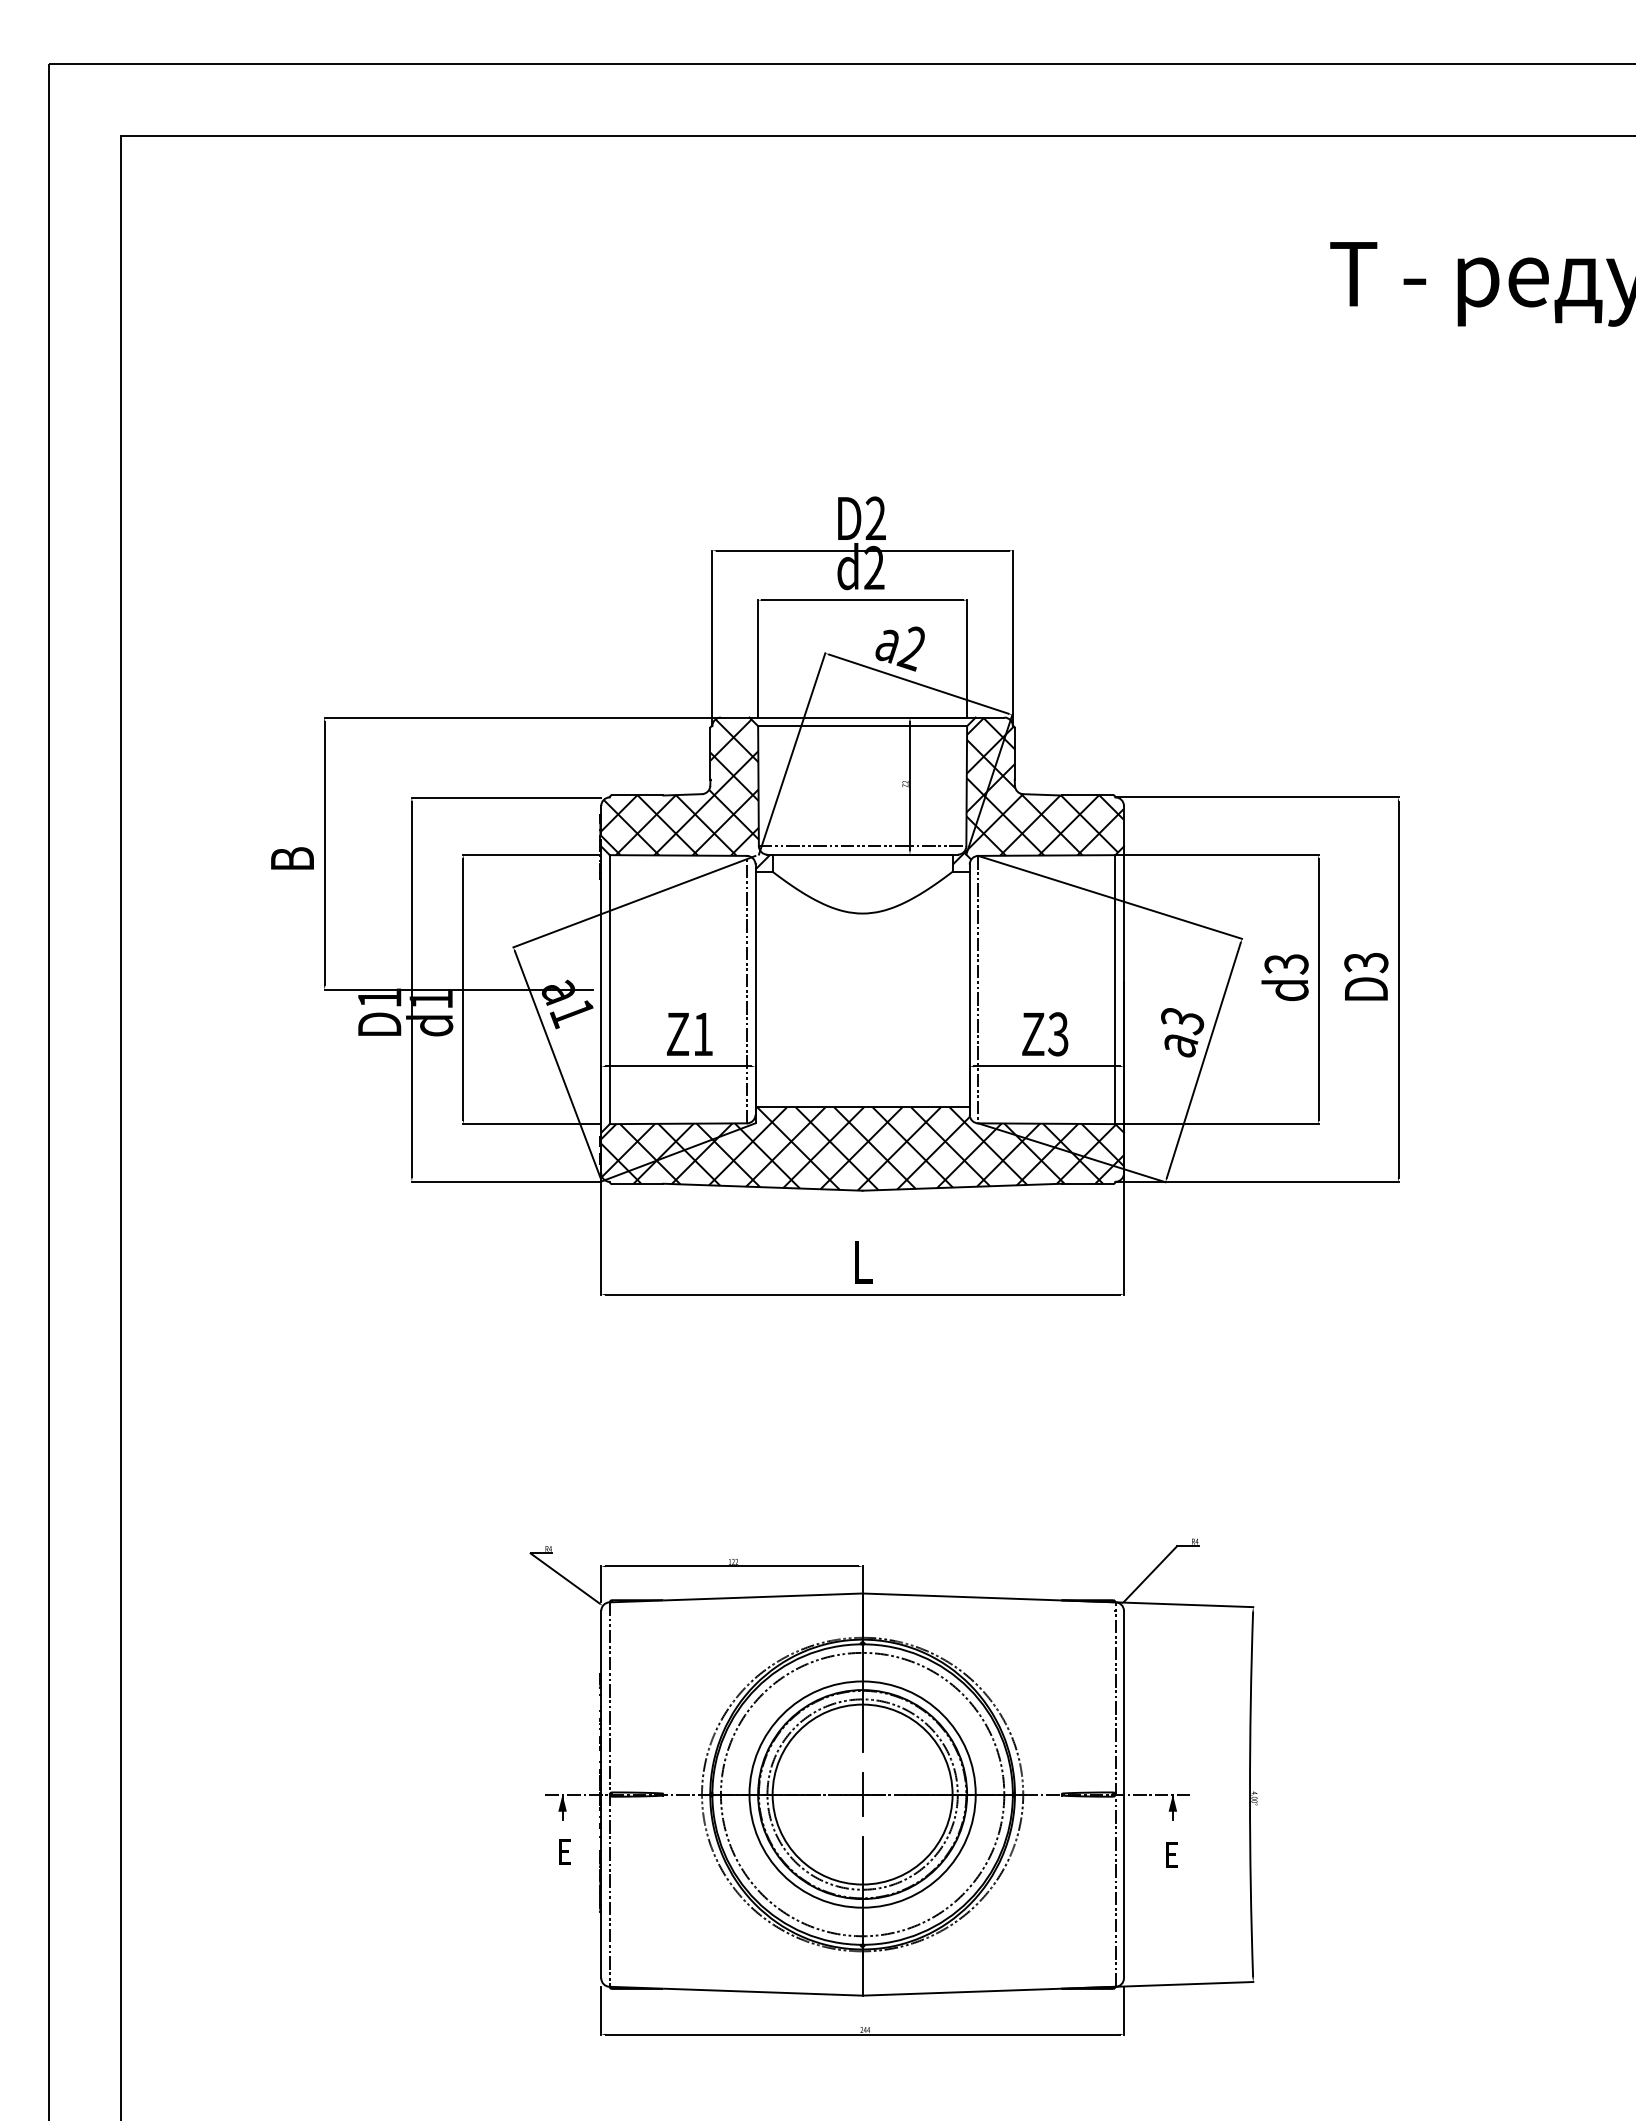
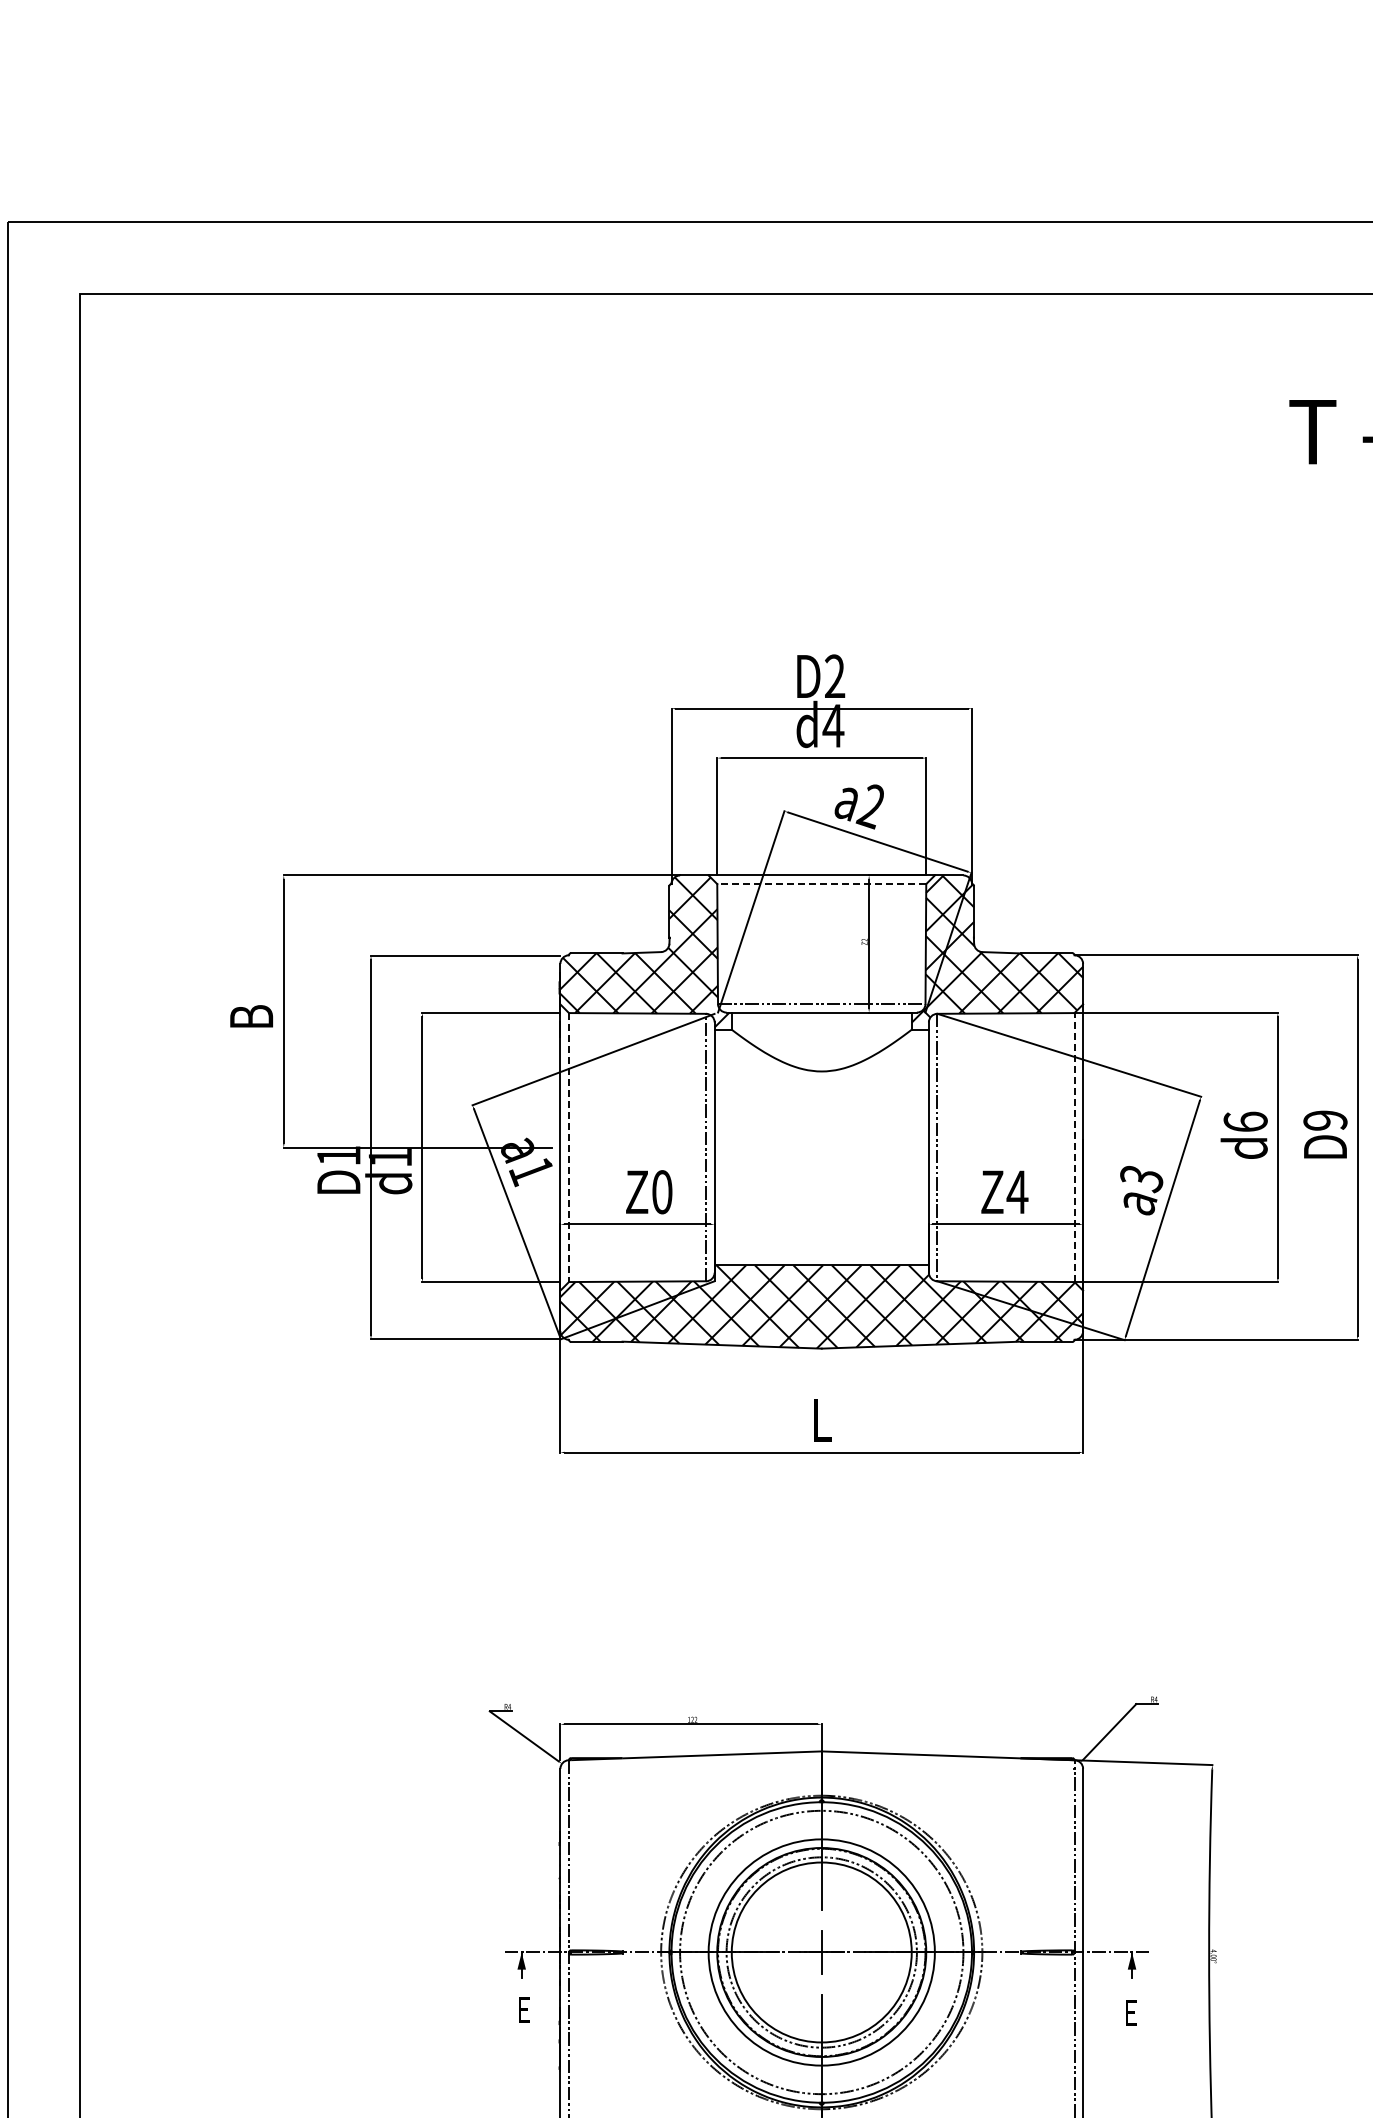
text: (874, 567) -> (833, 725), d2 -> d4
line: (862, 726) -> (821, 884), solid -> dashed
text: (1366, 962) -> (1325, 1120), D3 -> D9
text: (1286, 963) -> (1245, 1121), d3 -> d6
line: (1115, 989) -> (1074, 1147), solid -> dashed
line: (609, 990) -> (568, 1148), solid -> dashed
text: (703, 1034) -> (662, 1192), Z1 -> Z0
text: (1058, 1034) -> (1017, 1192), Z3 -> Z4

